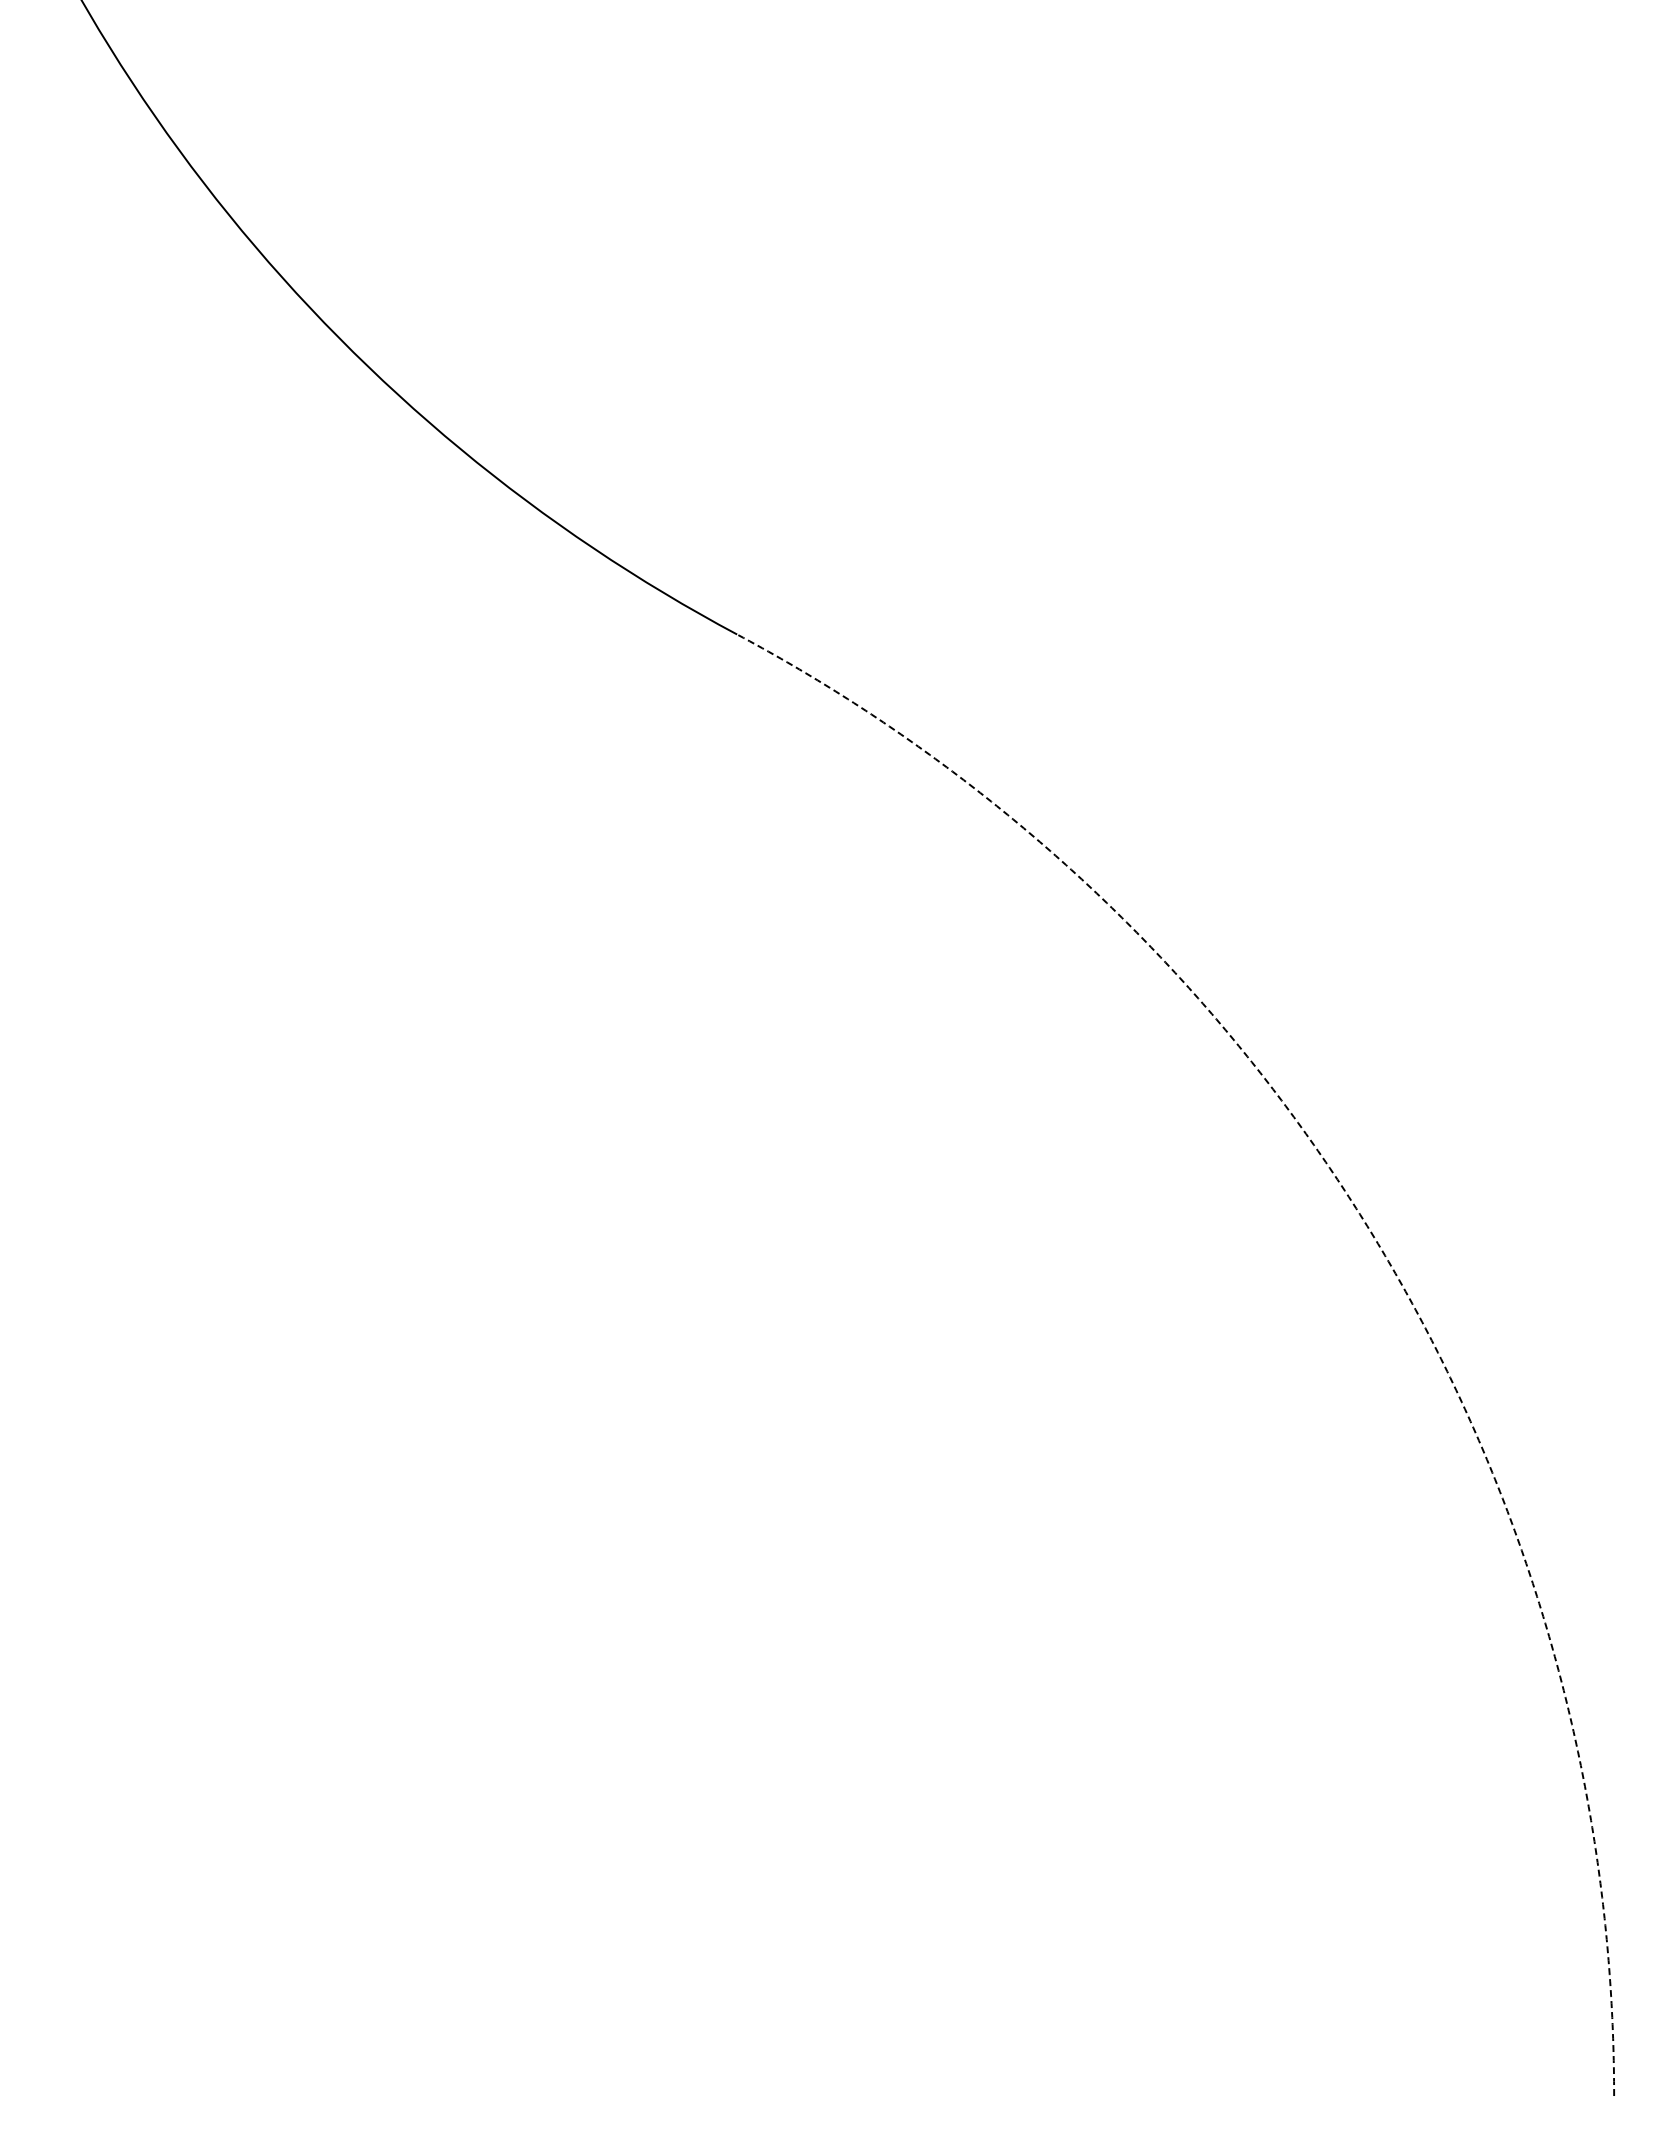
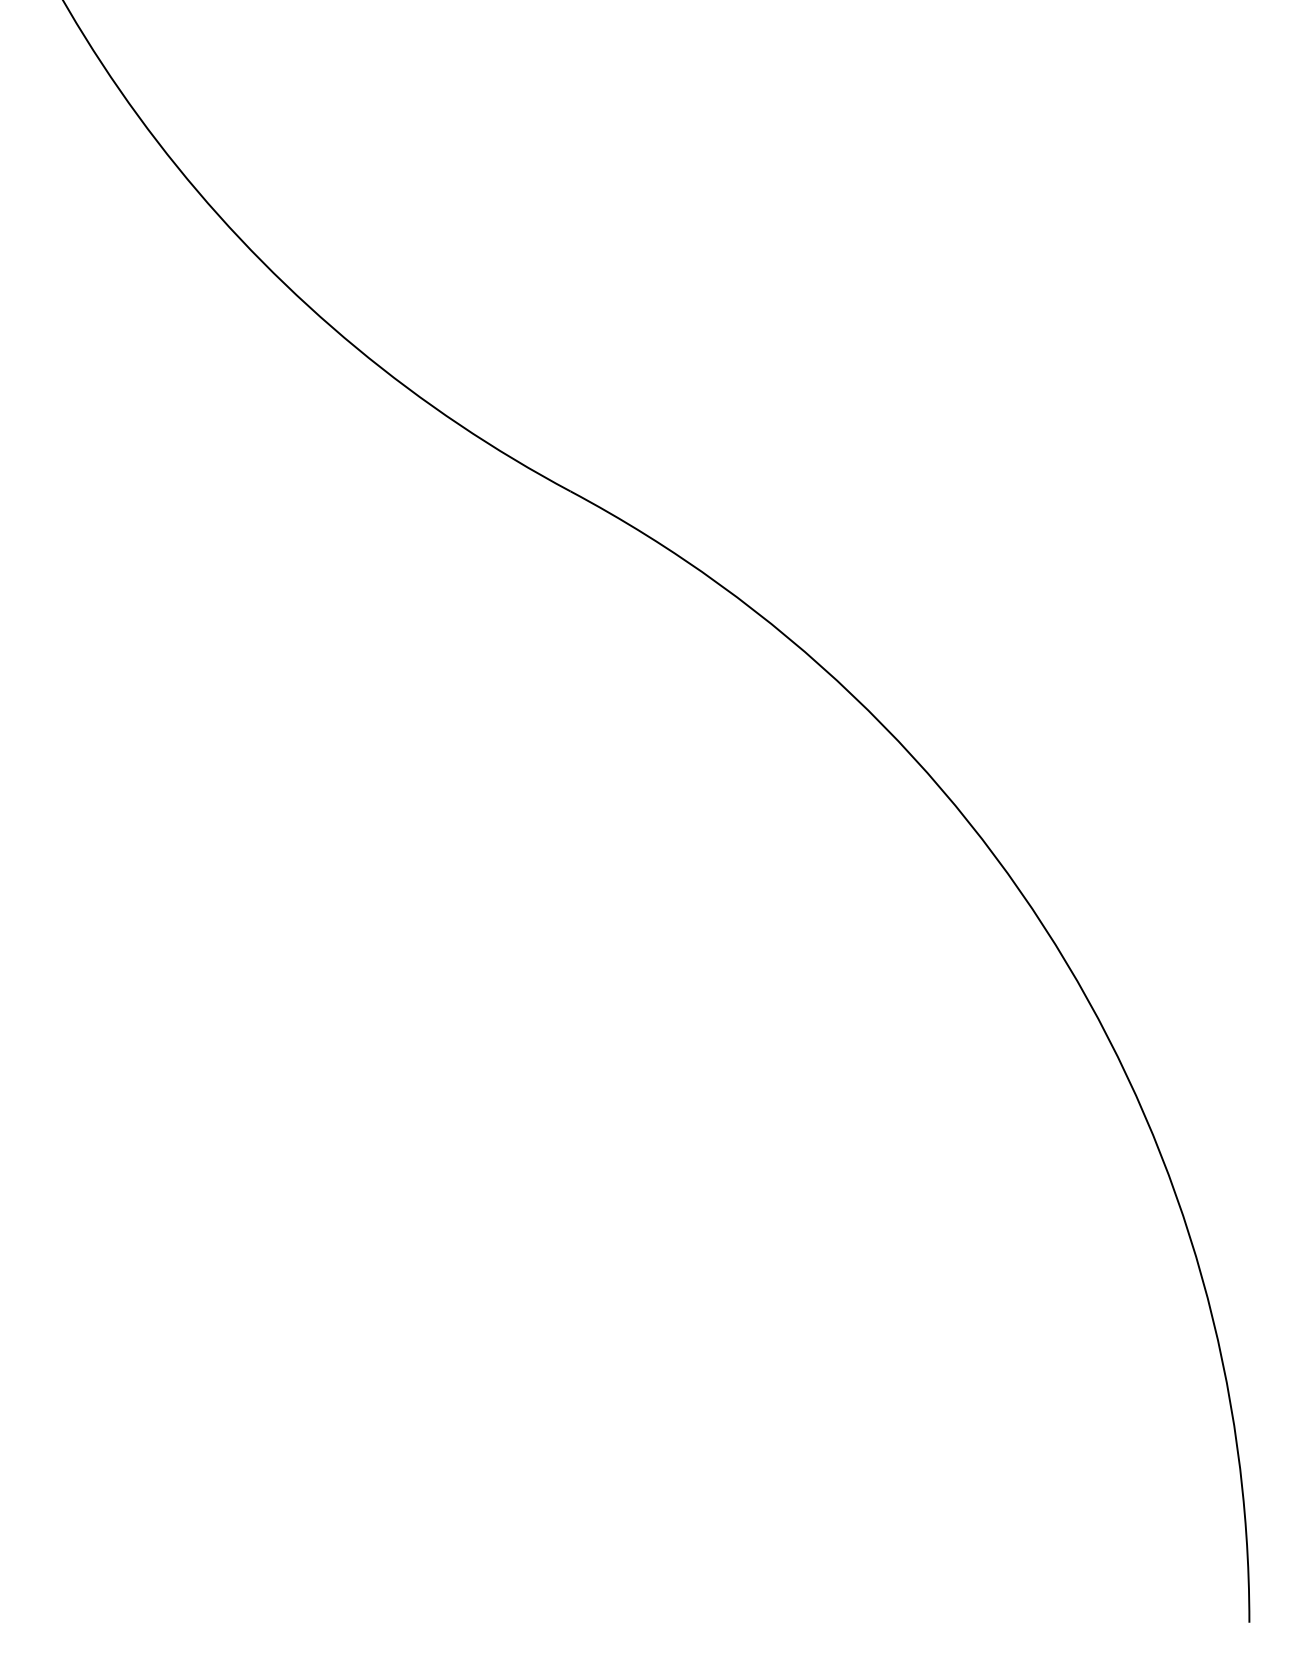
arc: (1378, 1243) -> (1066, 962), dashed -> solid

